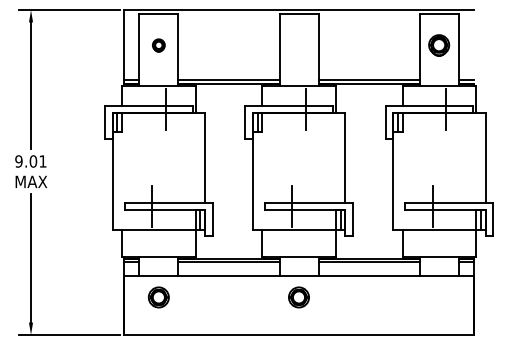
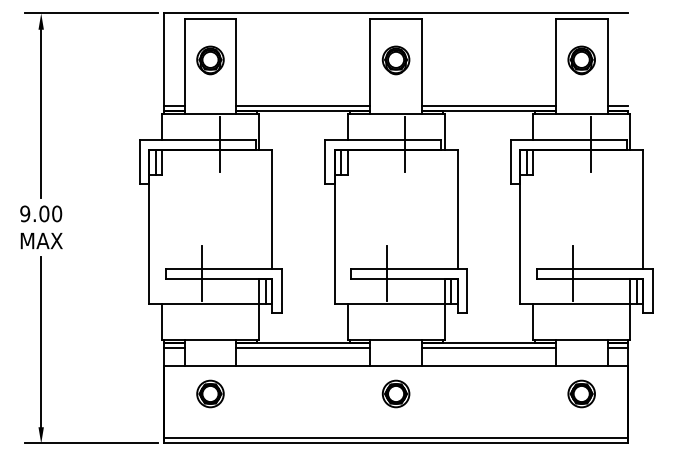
part: (158, 45) -> (210, 60), size x1.67
part: (298, 45) -> (395, 60), added
text: (43, 161) -> (57, 213), 9.01 -> 9.00
part: (438, 297) -> (581, 393), added
line: (299, 330) -> (396, 437), added

